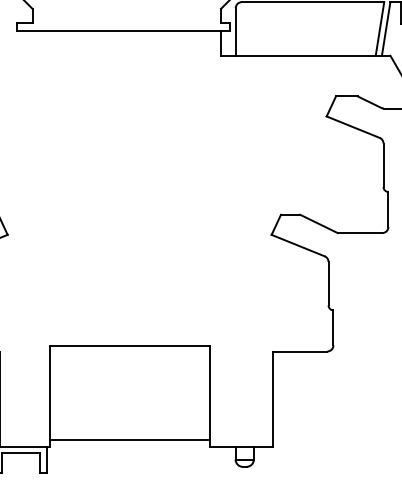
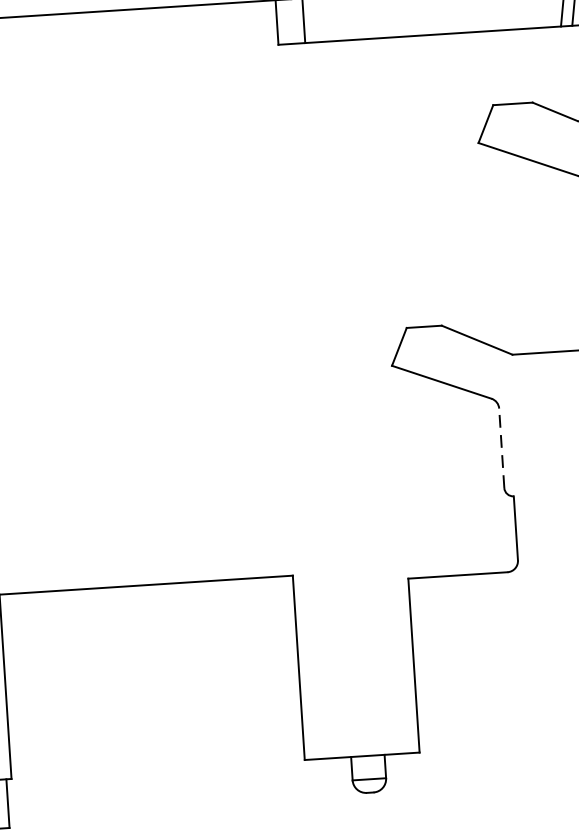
line: (328, 283) -> (501, 447), solid -> dashed
line: (129, 440) -> (156, 758), removed

